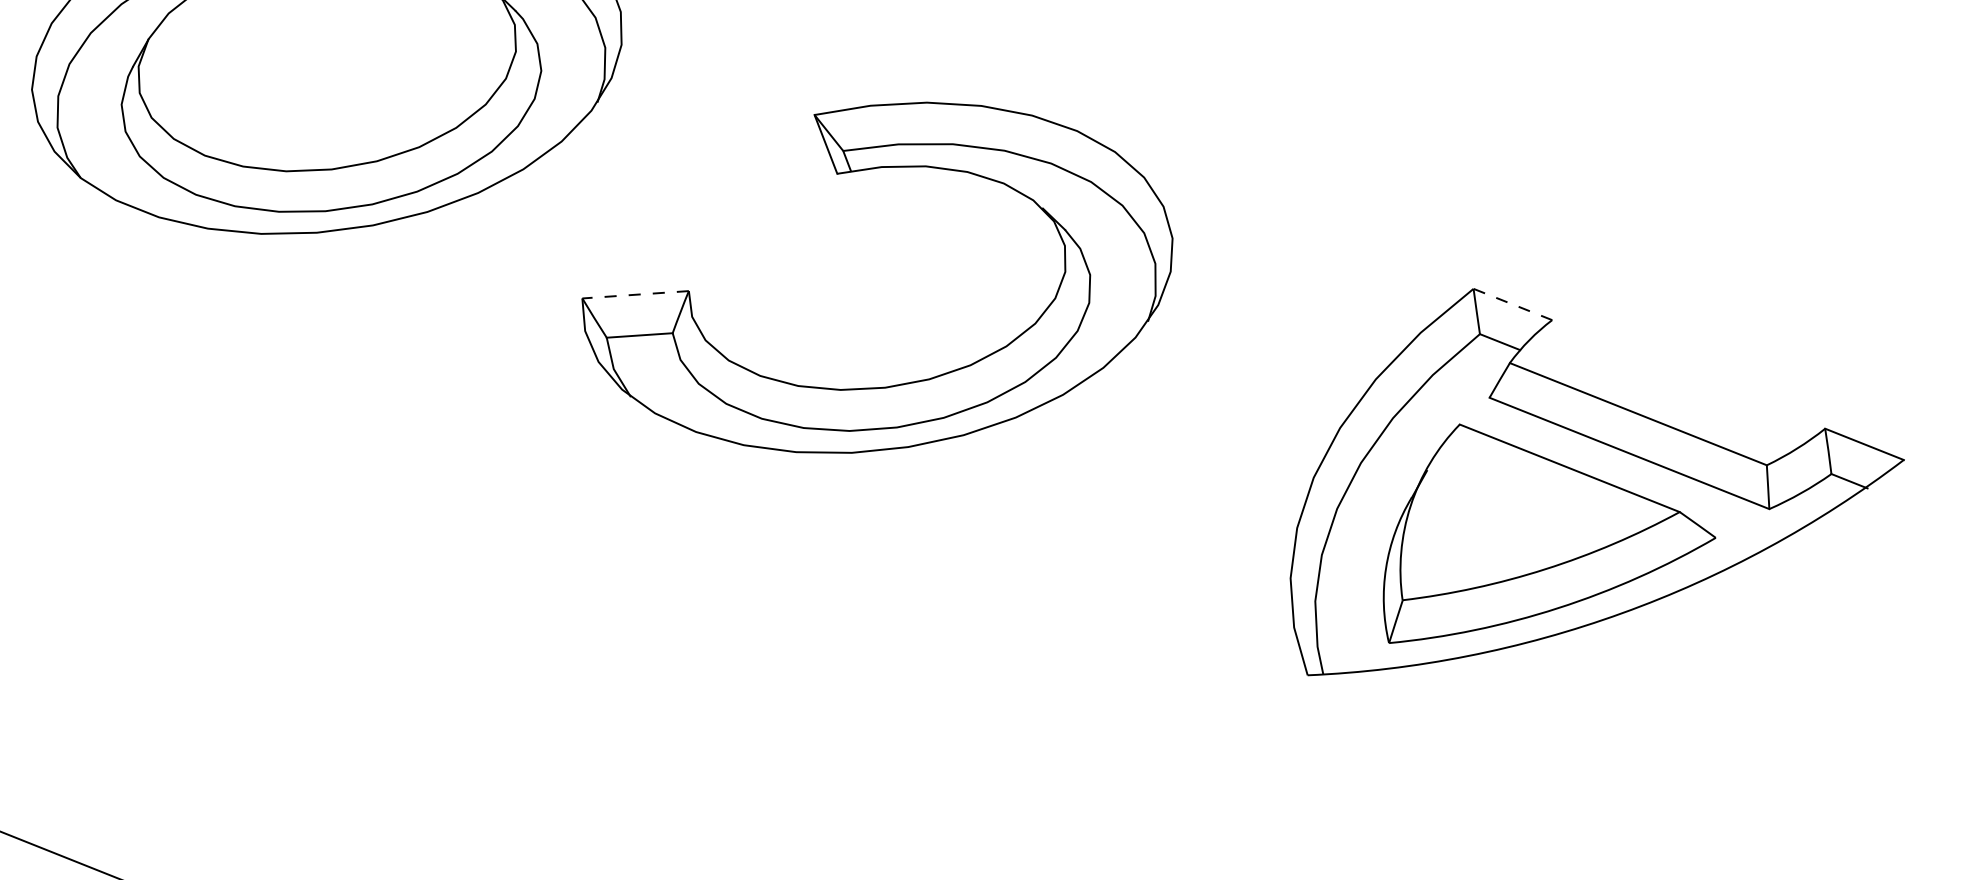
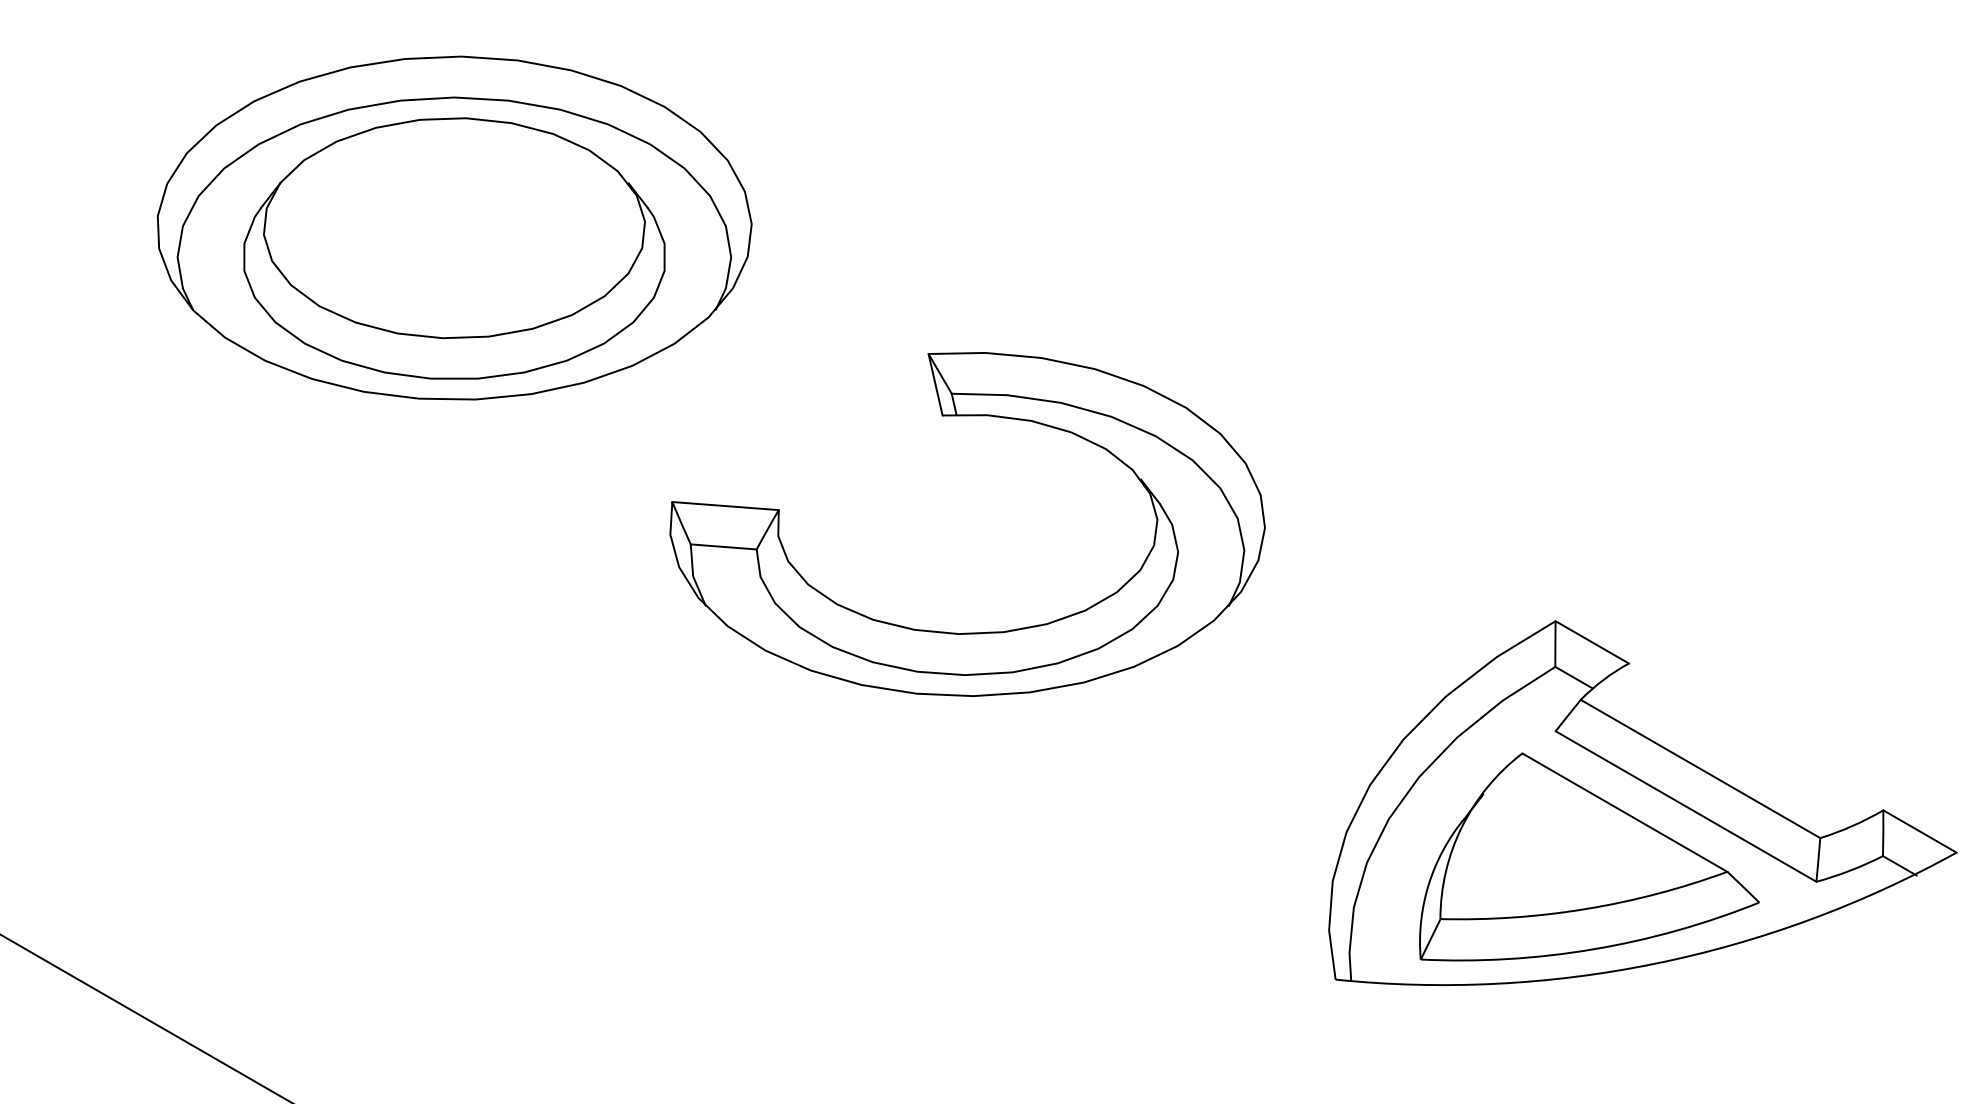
line: (635, 295) -> (725, 506), dashed -> solid
line: (1512, 304) -> (1591, 642), dashed -> solid

